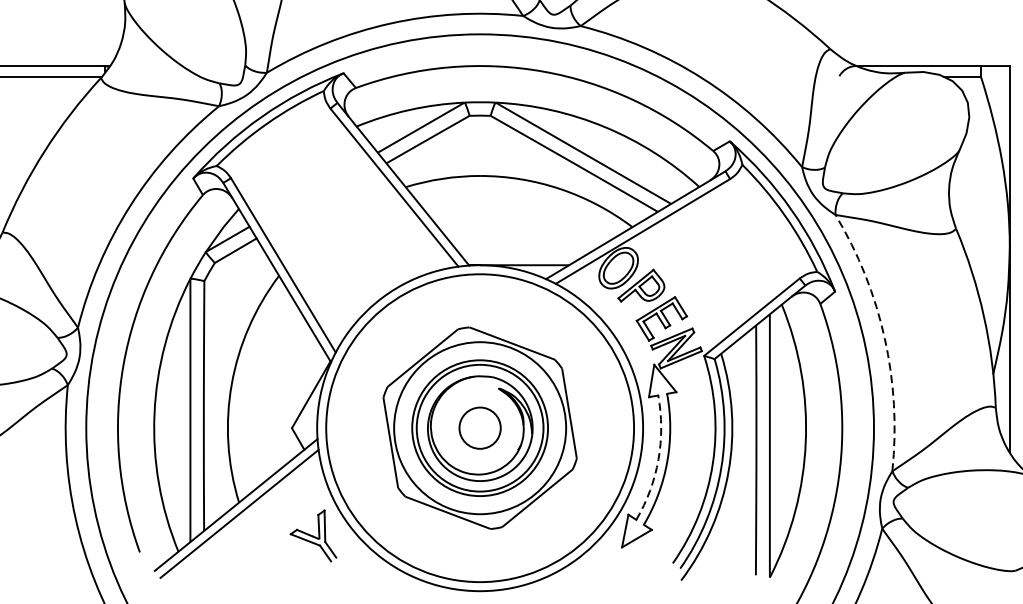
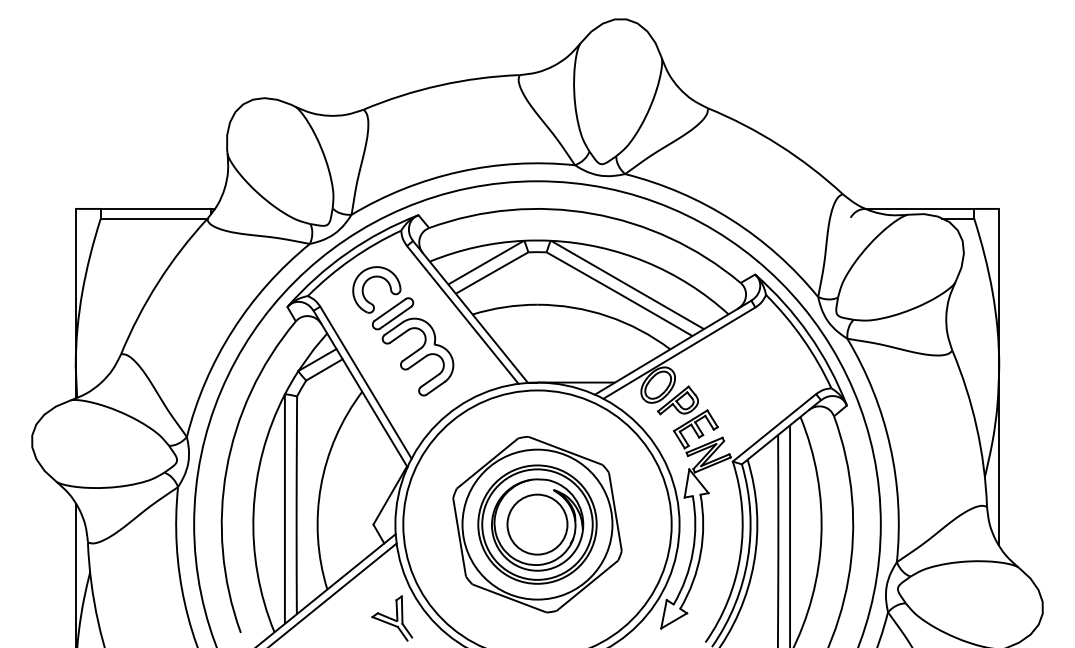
part: (326, 206) -> (403, 331), added
arc: (885, 338) -> (890, 446), dashed -> solid
circle: (480, 428) -> (537, 524), size x1.67
arc: (657, 460) -> (692, 552), dashed -> solid

